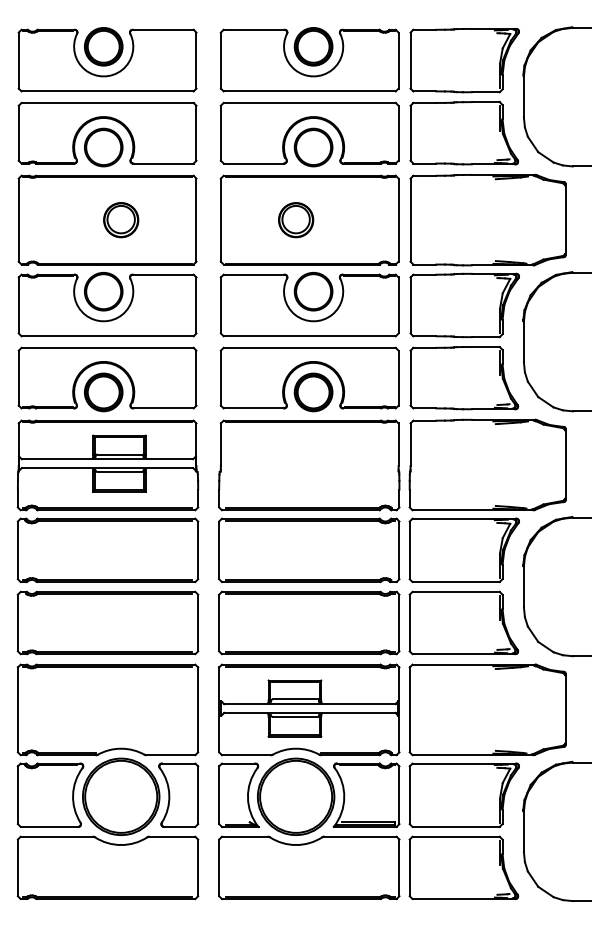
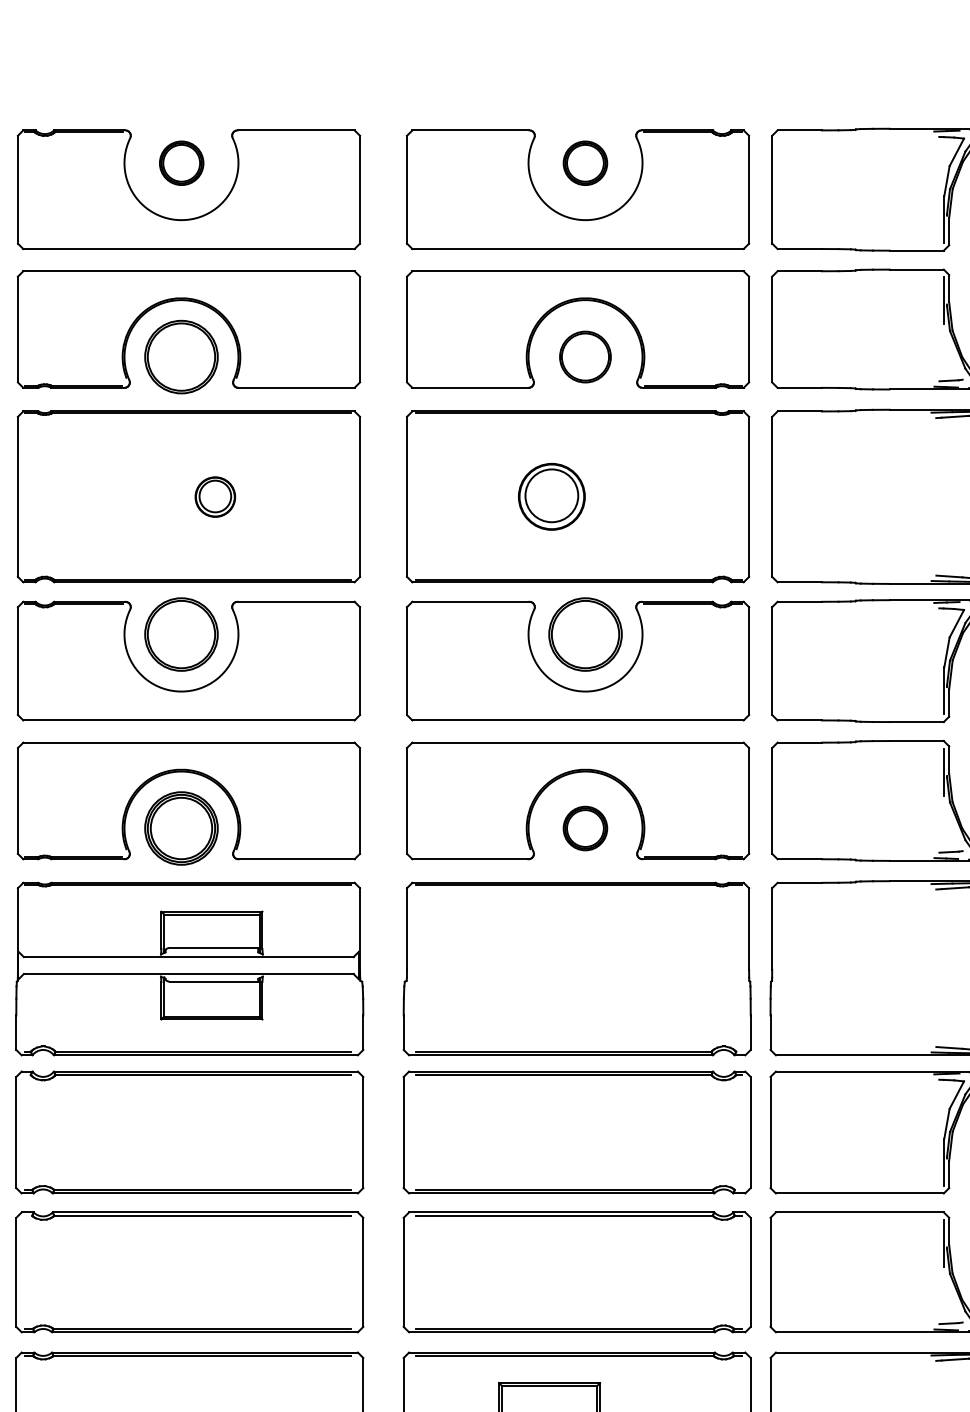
part: (103, 46) -> (181, 162), size x0.6
part: (313, 46) -> (585, 162), size x0.6
part: (313, 147) -> (585, 356), size x0.7
part: (121, 220) -> (215, 497), size x0.6
part: (313, 392) -> (585, 828), size x0.6

